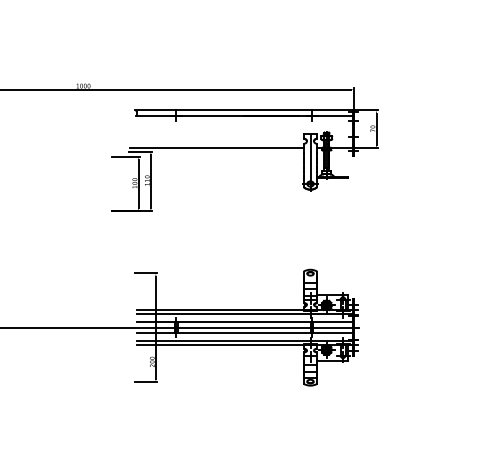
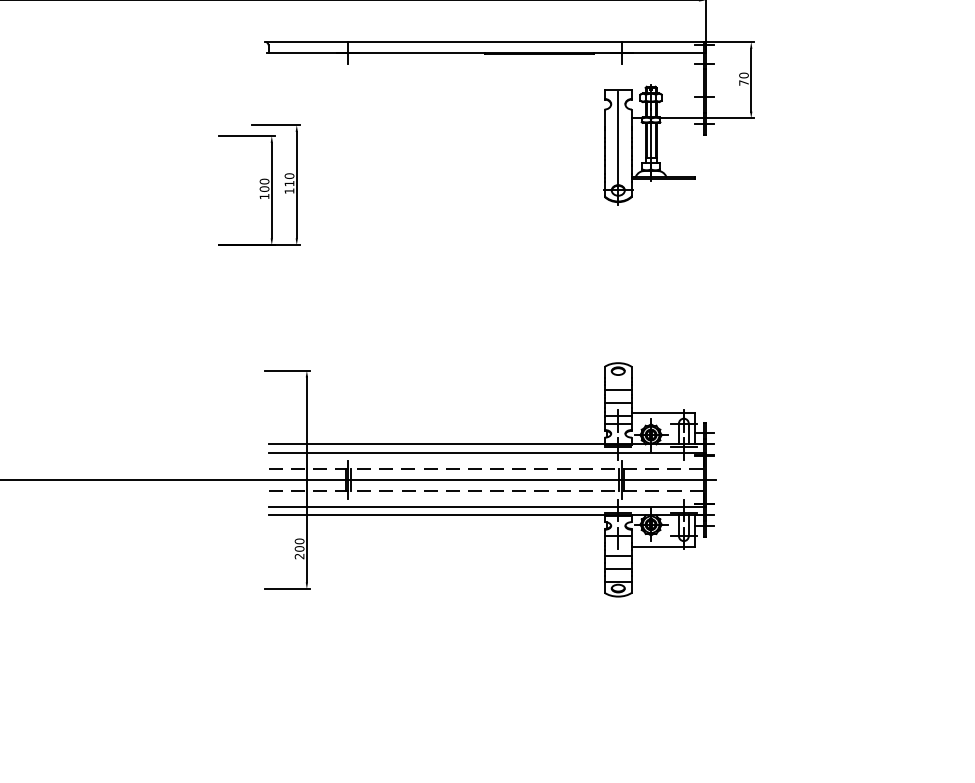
line: (216, 148) -> (428, 118), removed
line: (244, 322) -> (485, 469), solid -> dashed
line: (244, 333) -> (485, 491), solid -> dashed

